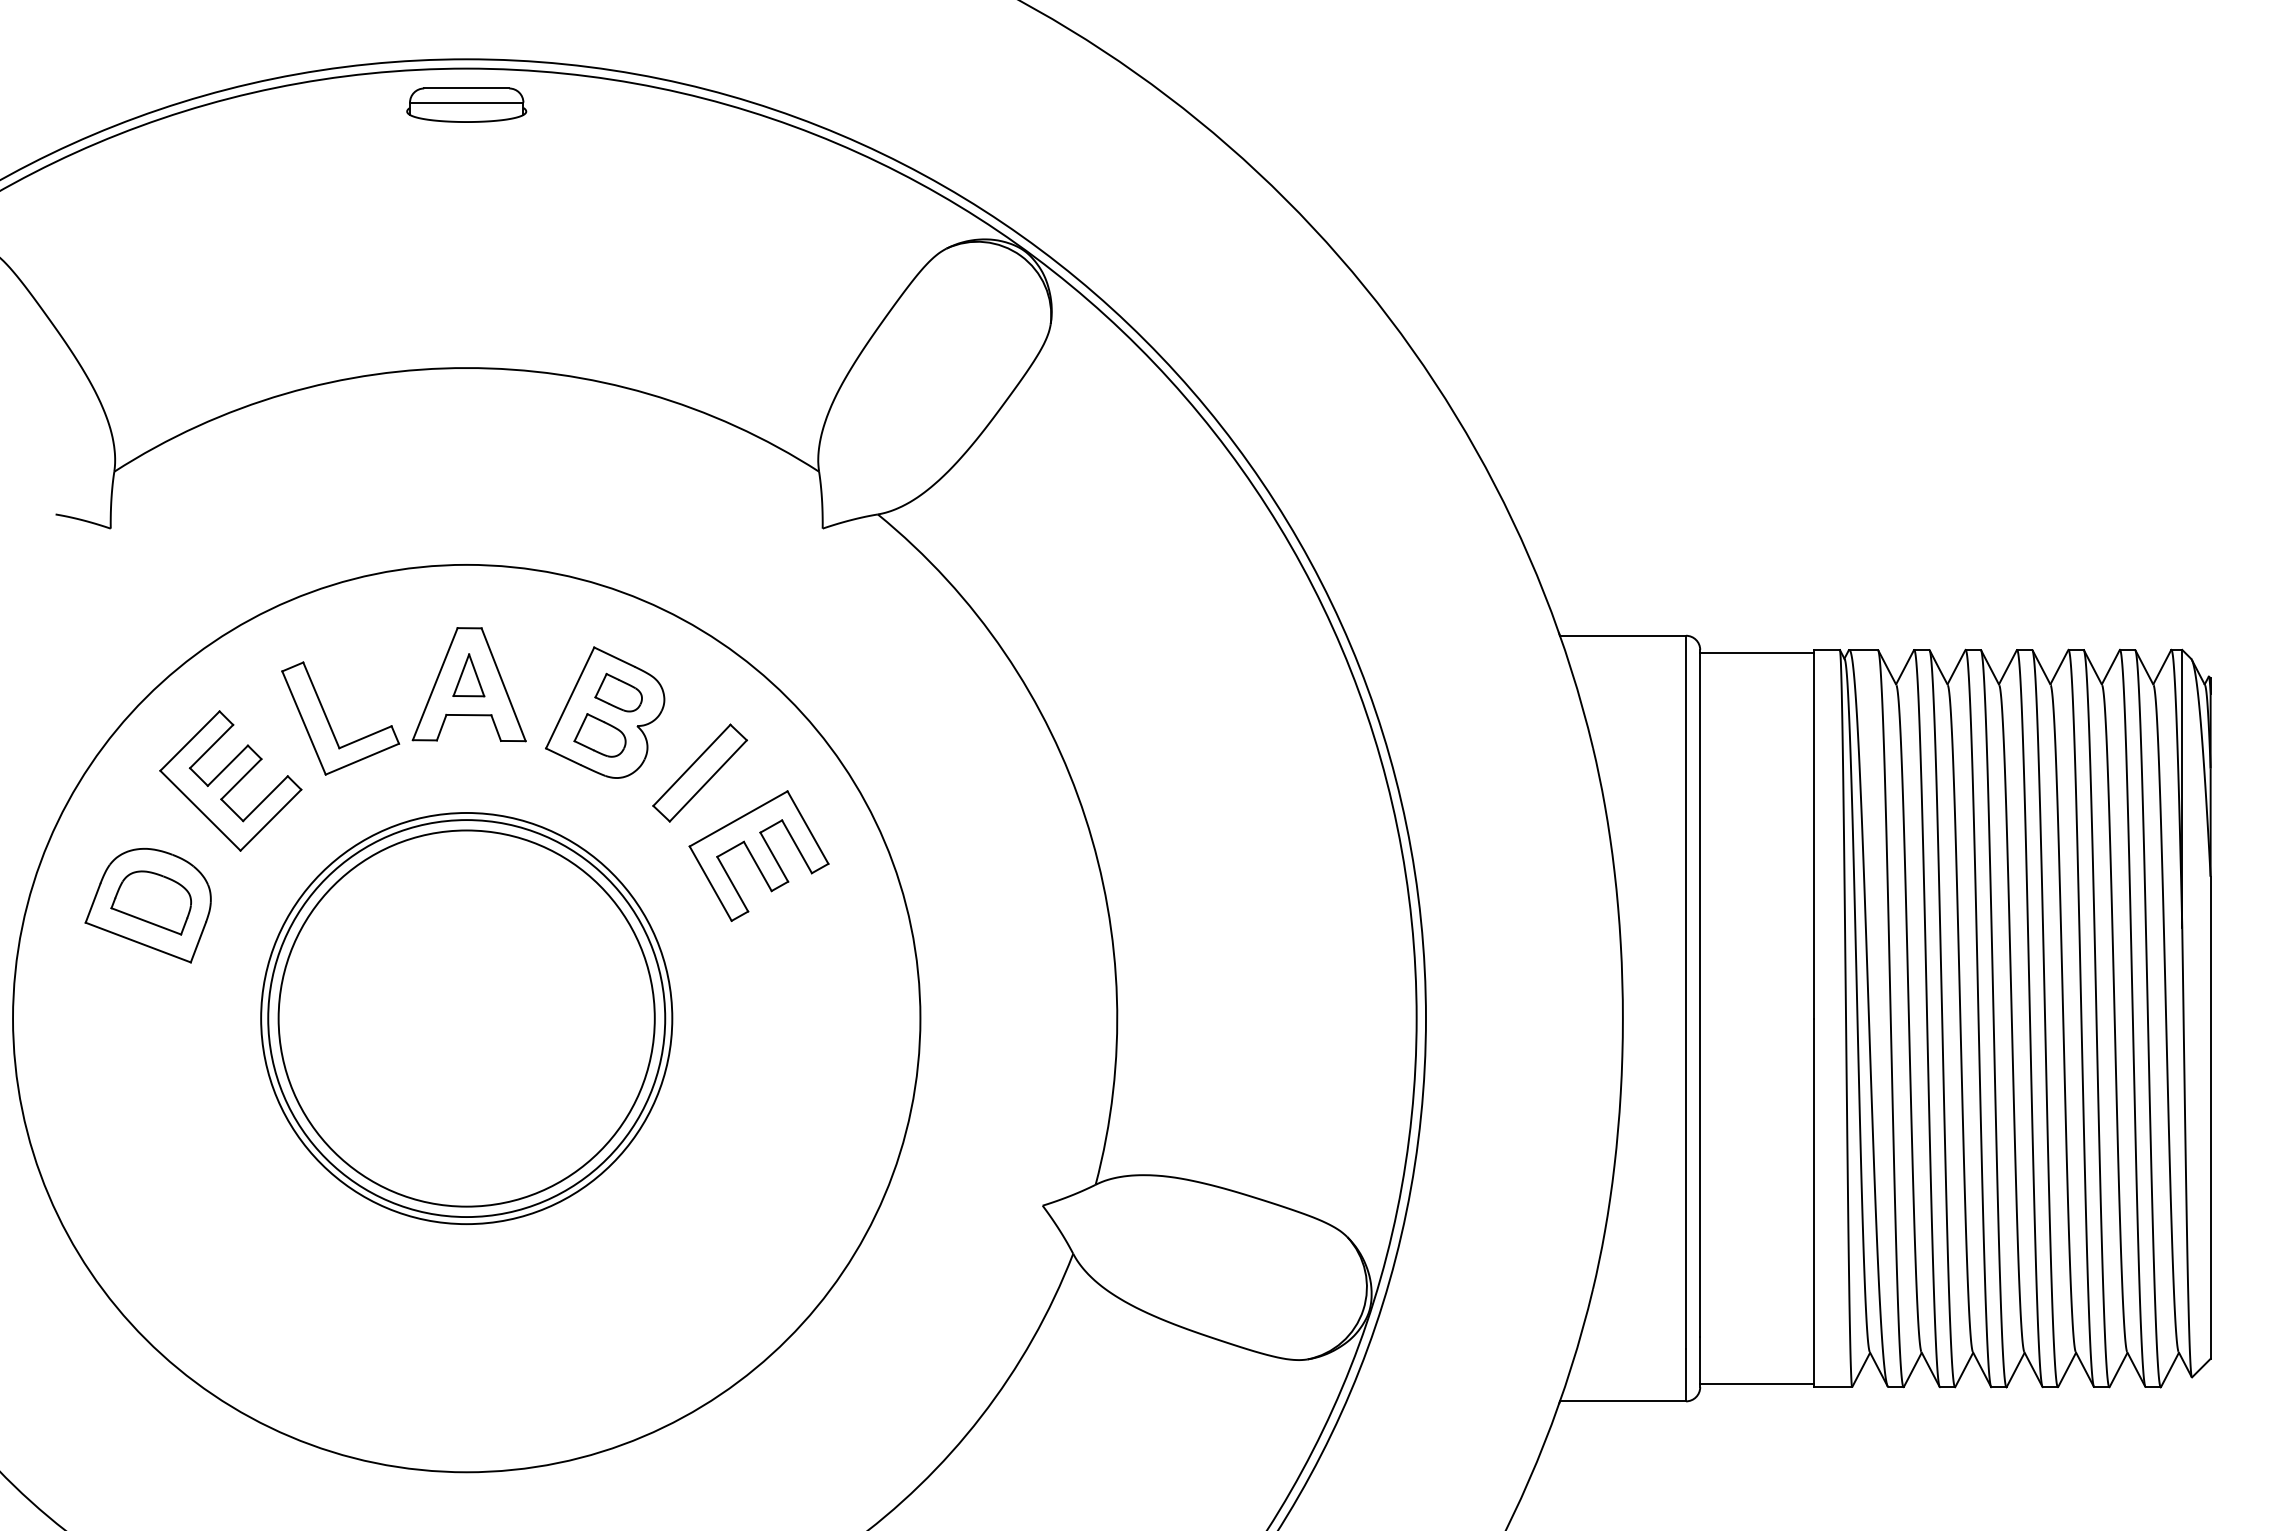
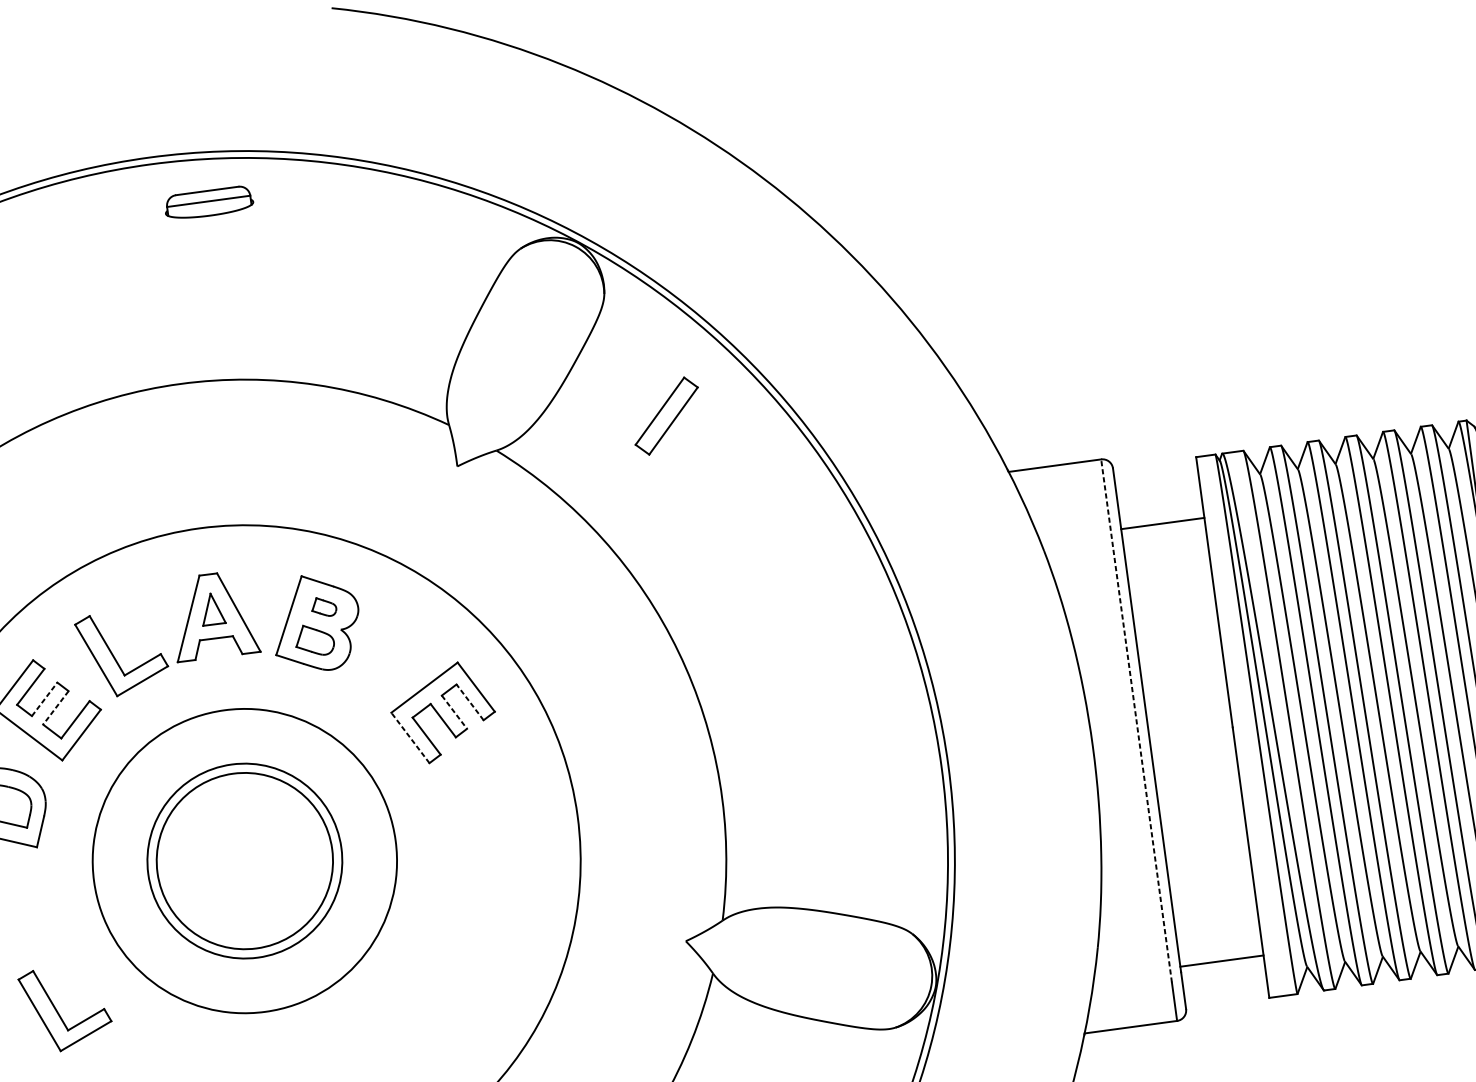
part: (466, 104) -> (208, 202), moved
line: (1756, 652) -> (1162, 523), moved
part: (618, 692) -> (323, 606), size x0.7
line: (228, 765) -> (45, 699), solid -> dashed
part: (699, 772) -> (666, 415), moved
line: (241, 779) -> (55, 708), solid -> dashed
line: (796, 846) -> (469, 702), solid -> dashed
line: (774, 857) -> (454, 712), solid -> dashed
line: (710, 883) -> (410, 737), solid -> dashed
line: (1686, 992) -> (1136, 721), solid -> dashed
circle: (466, 1018) -> (244, 861), size x0.6
circle: (466, 1018) -> (244, 861), size x0.7
part: (189, 1186) -> (58, 1011), added
line: (1756, 1384) -> (1221, 961), moved

